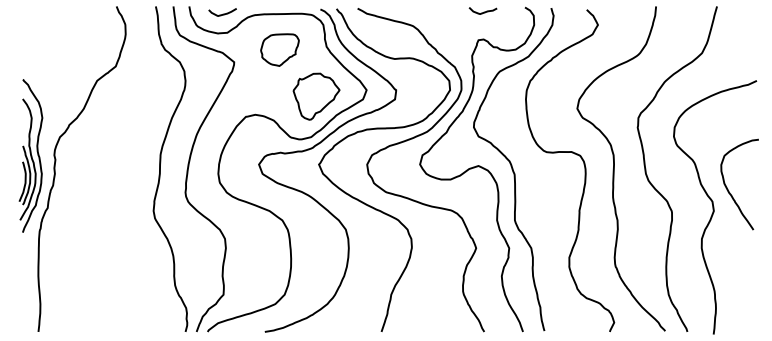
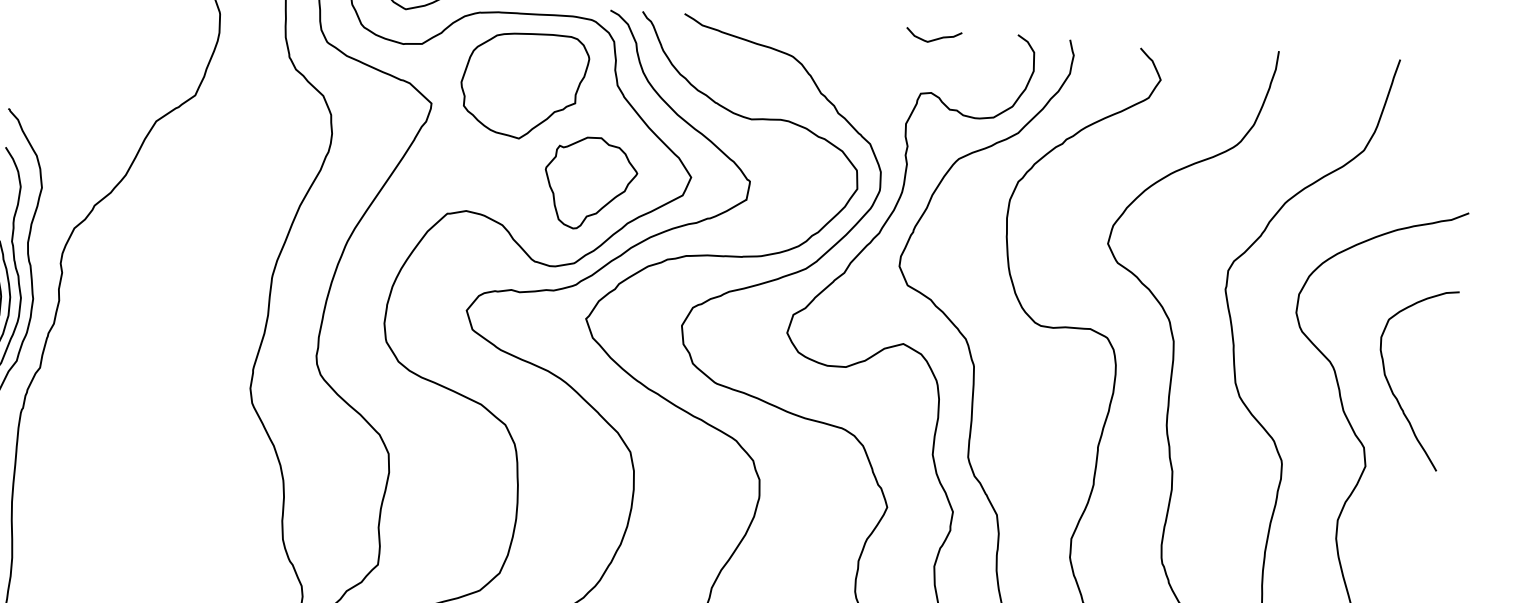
part: (279, 49) -> (523, 84), size x1.67
curve: (730, 192) -> (1395, 393), moved

